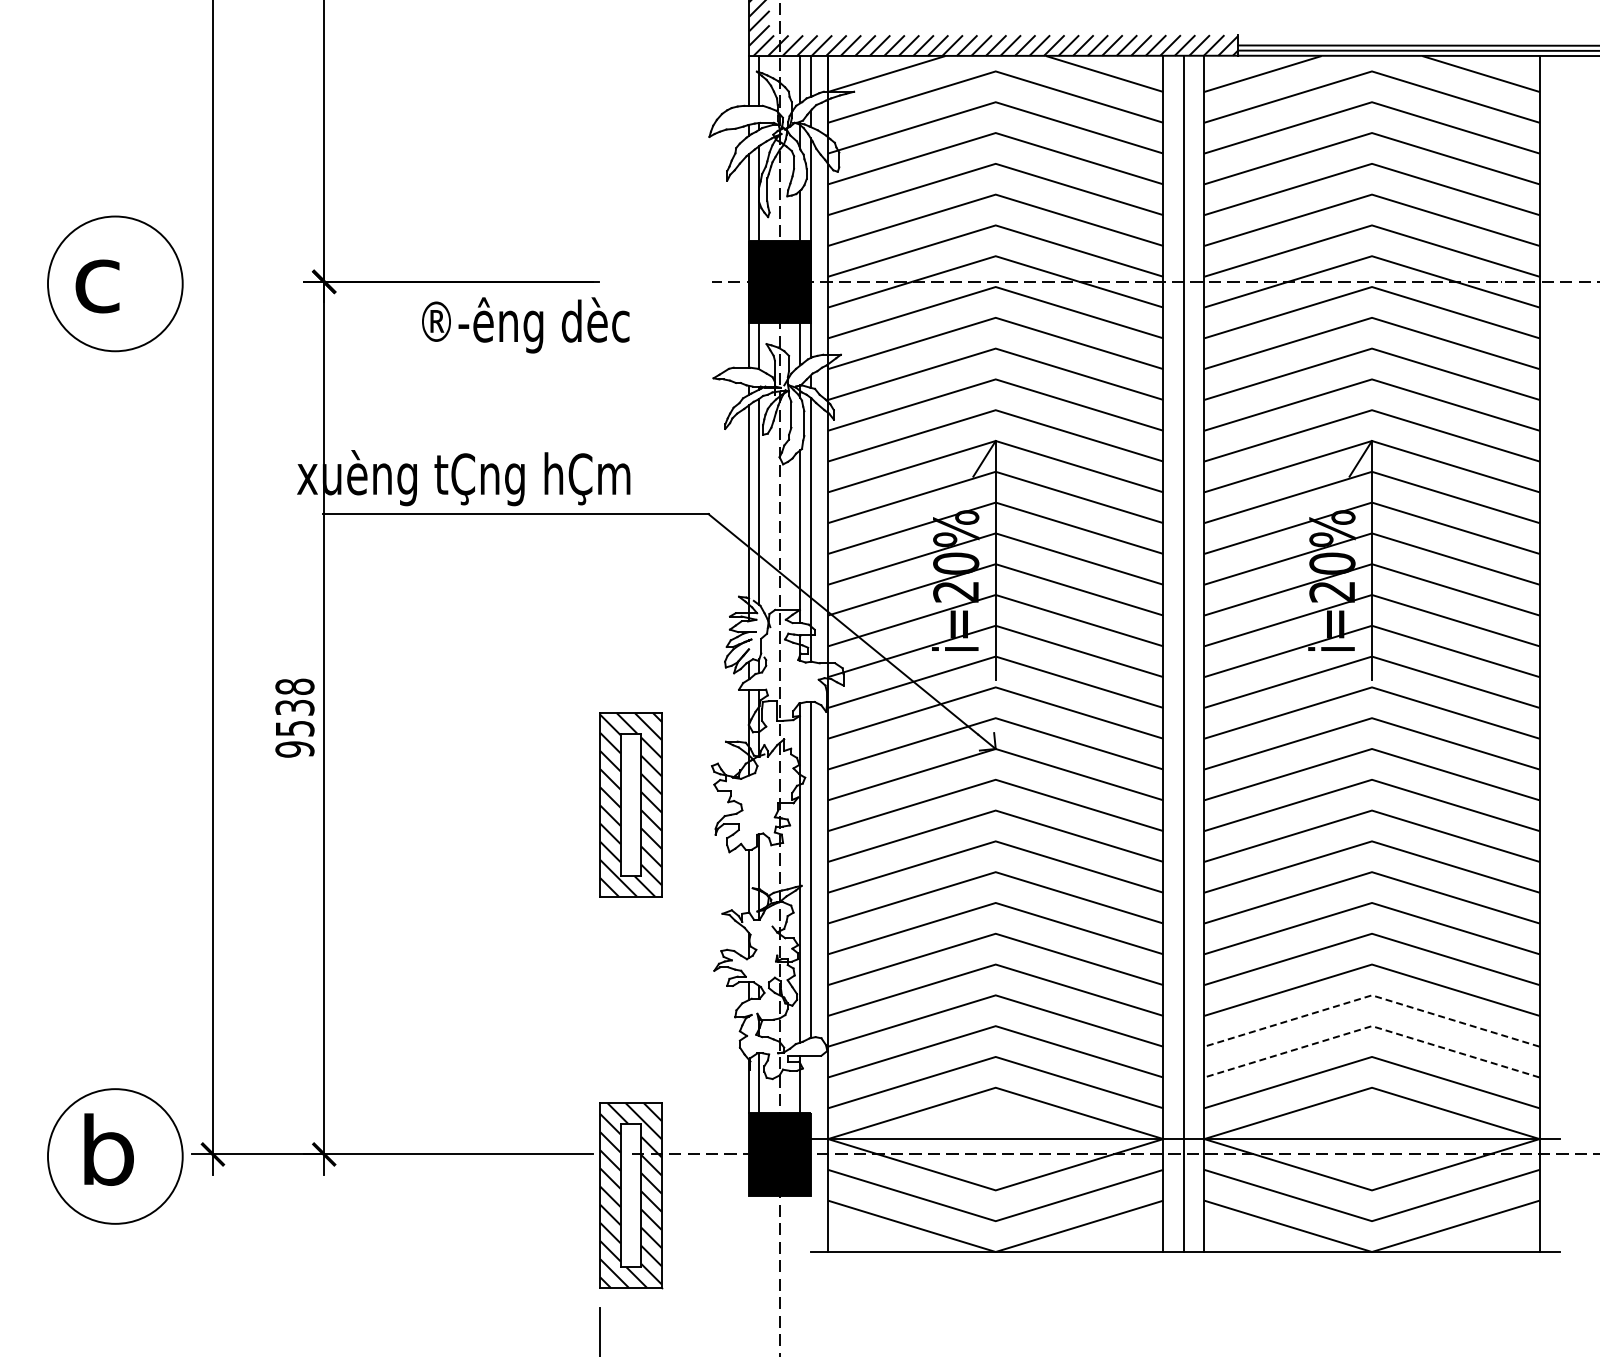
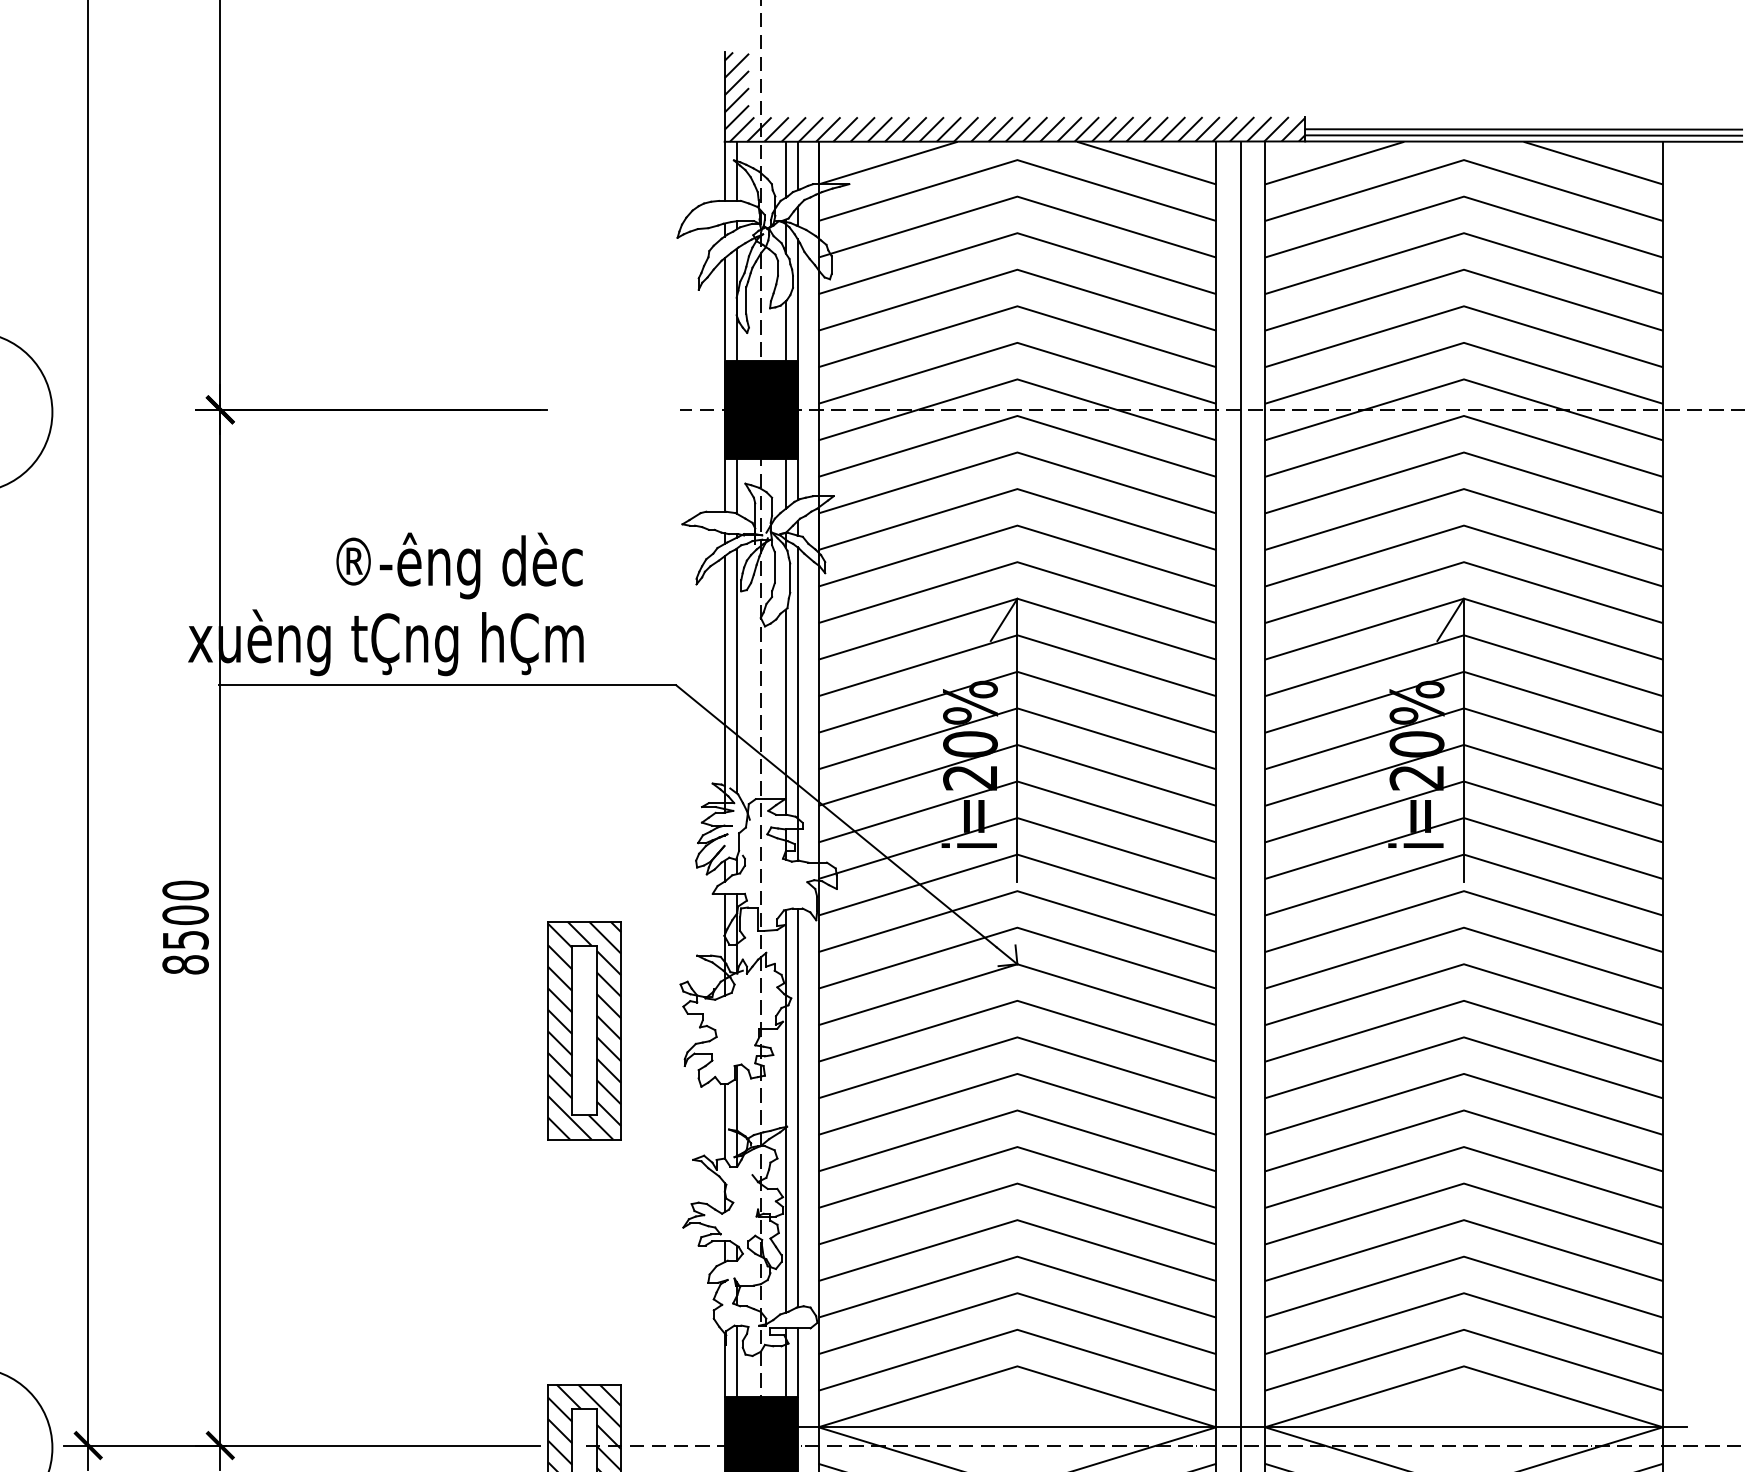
text: (525, 325) -> (459, 566), moved
text: (294, 717) -> (185, 926), 9538 -> 8500
line: (1371, 995) -> (1463, 1256), dashed -> solid
line: (1371, 1026) -> (1463, 1293), dashed -> solid
line: (810, 1084) -> (797, 1362), added

